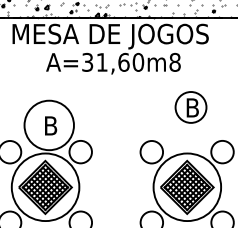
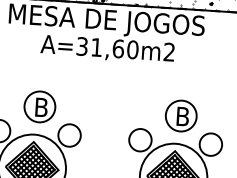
text: (174, 62) -> (168, 52), A=31,60m8 -> A=31,60m2
part: (190, 107) -> (180, 116), moved
circle: (48, 125) -> (39, 106), size x0.62

